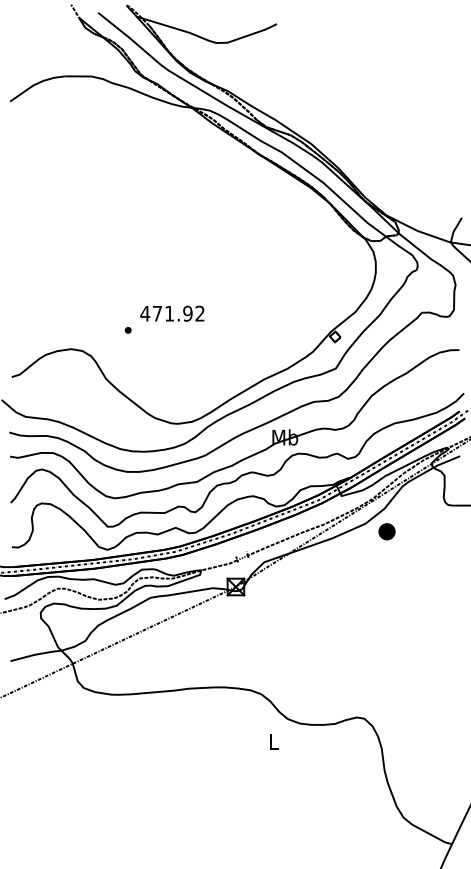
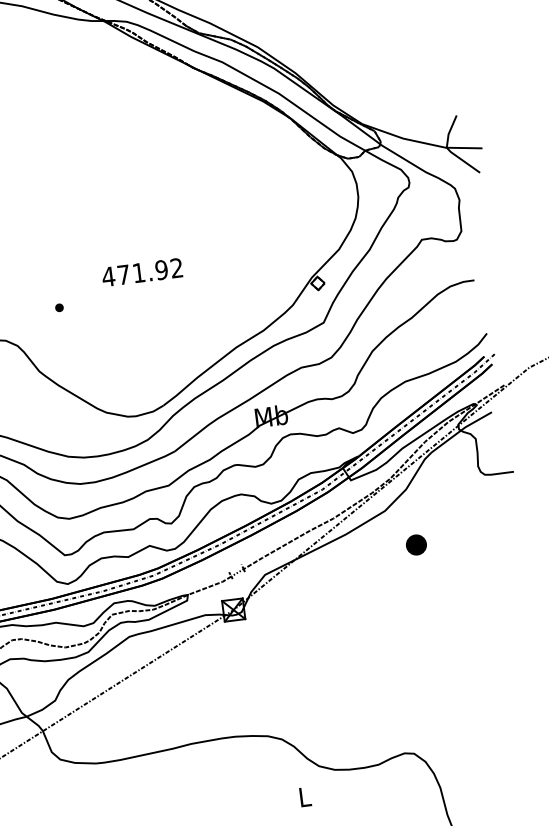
text: (172, 313) -> (142, 272), moved
part: (386, 531) -> (415, 544), moved

